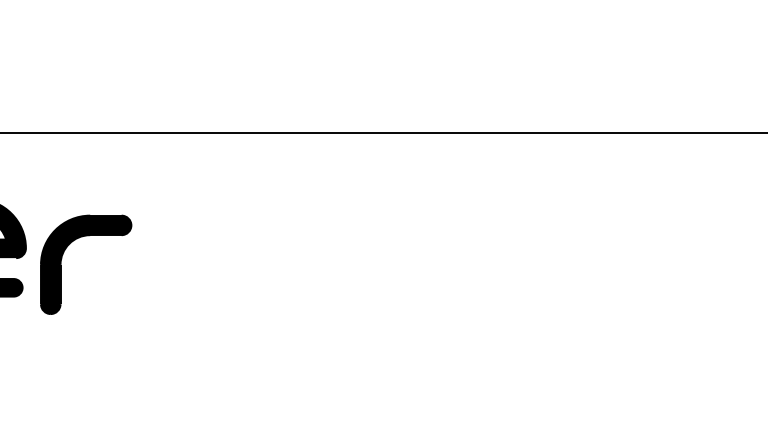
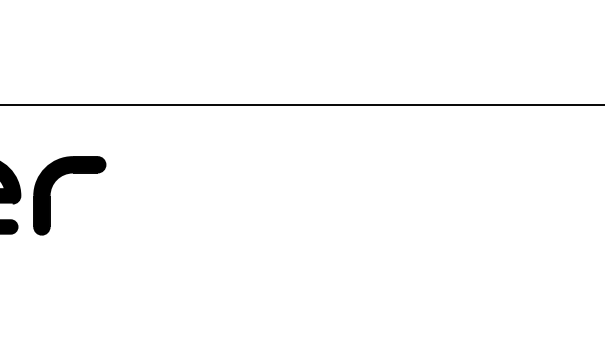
part: (62, 258) -> (51, 190), moved

